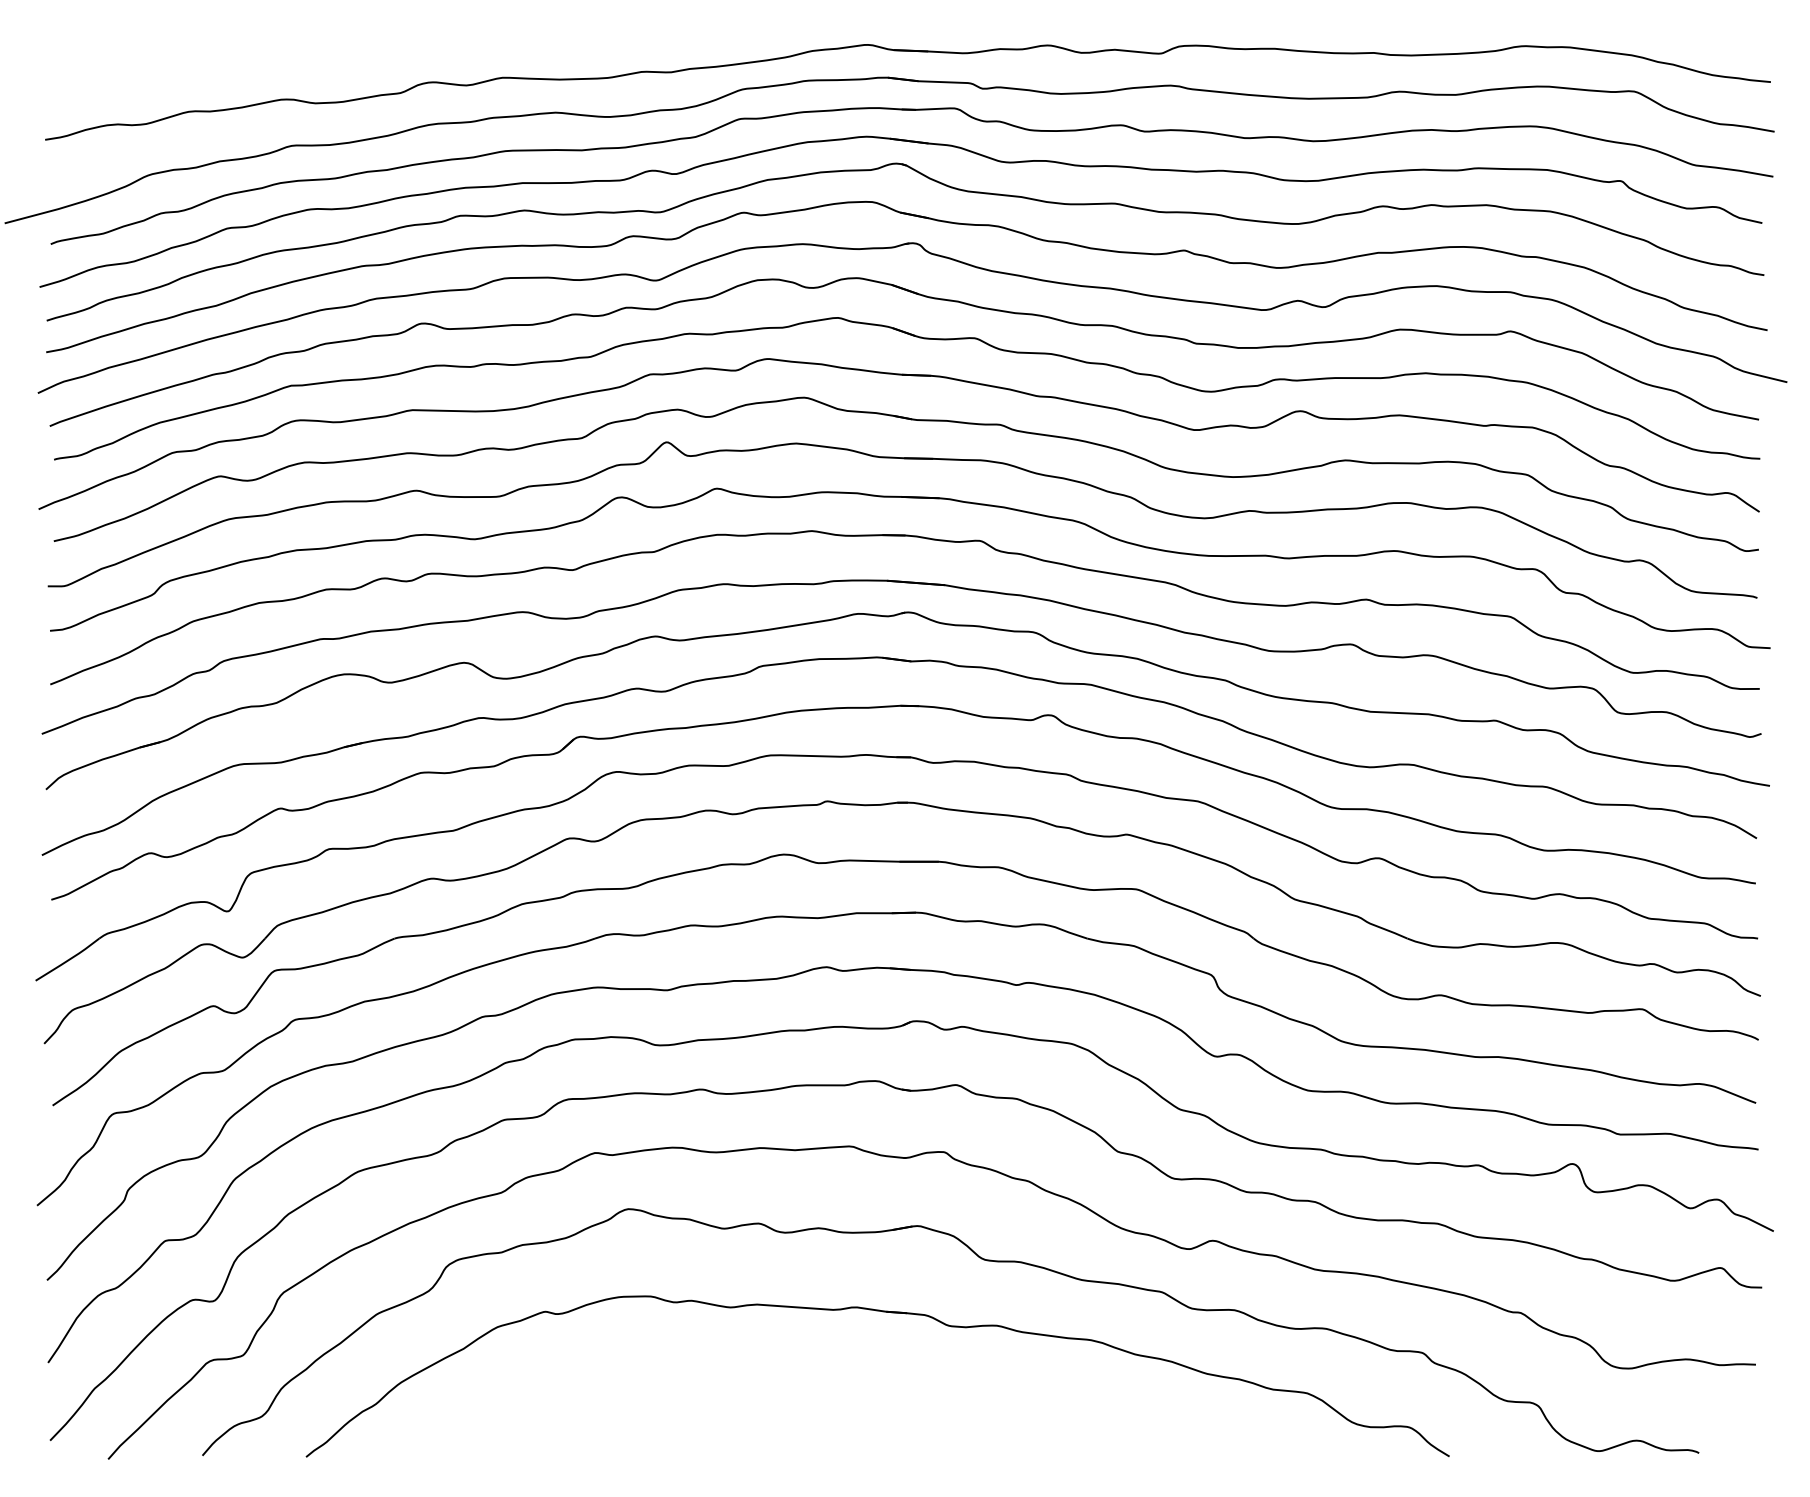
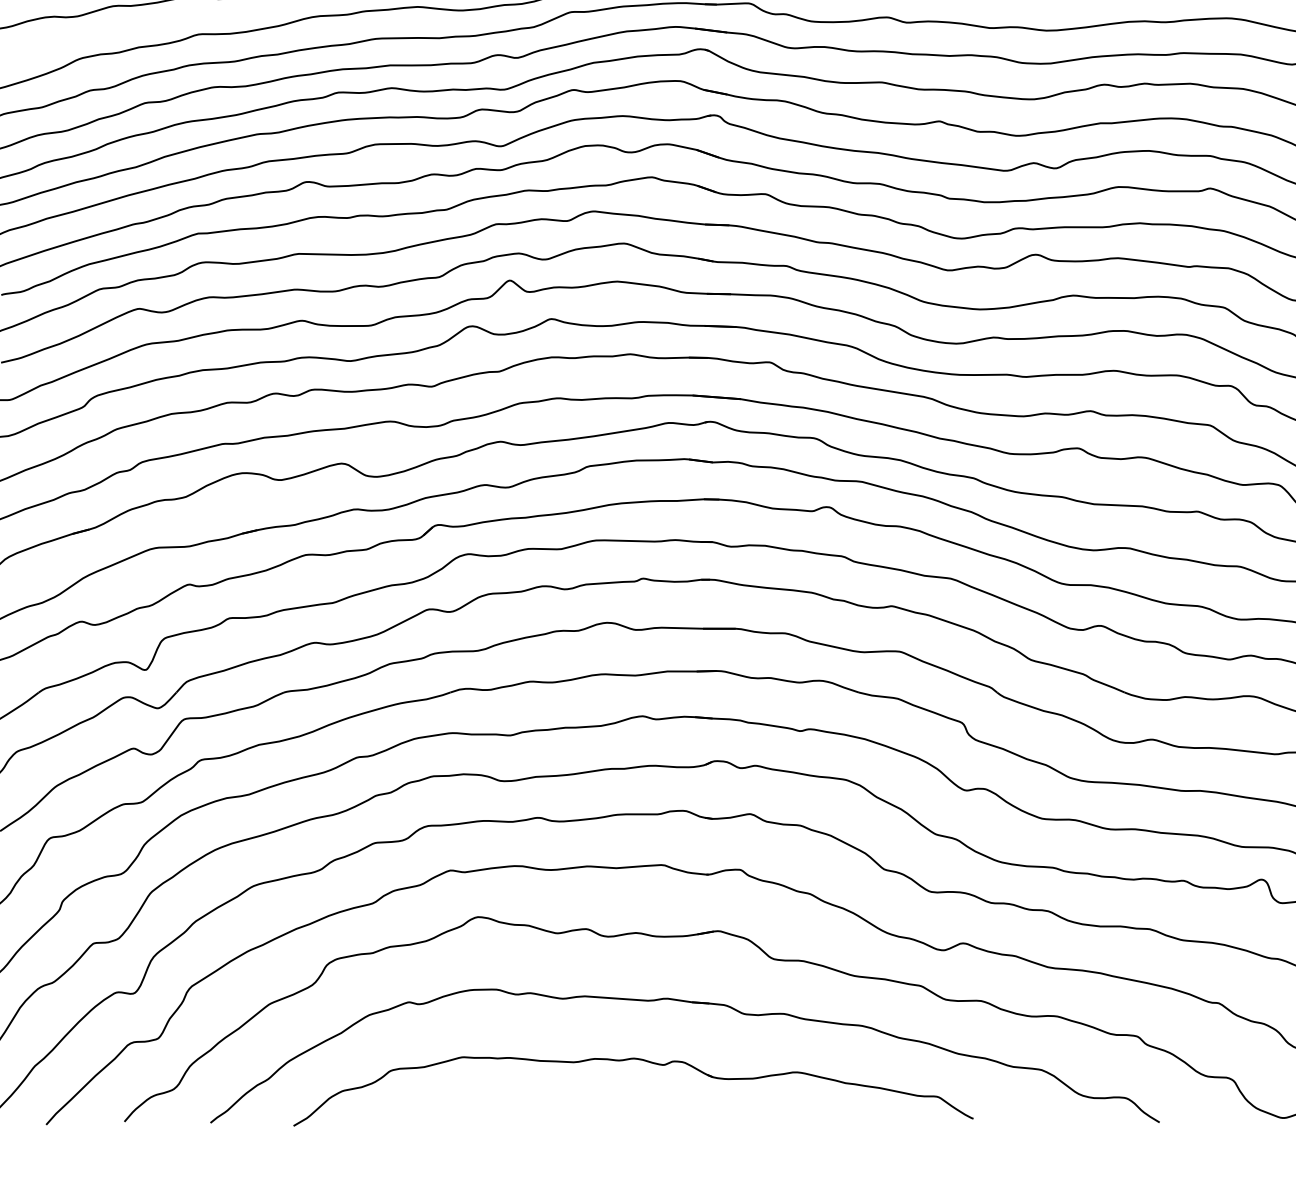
part: (810, 1381) -> (629, 1060), added

